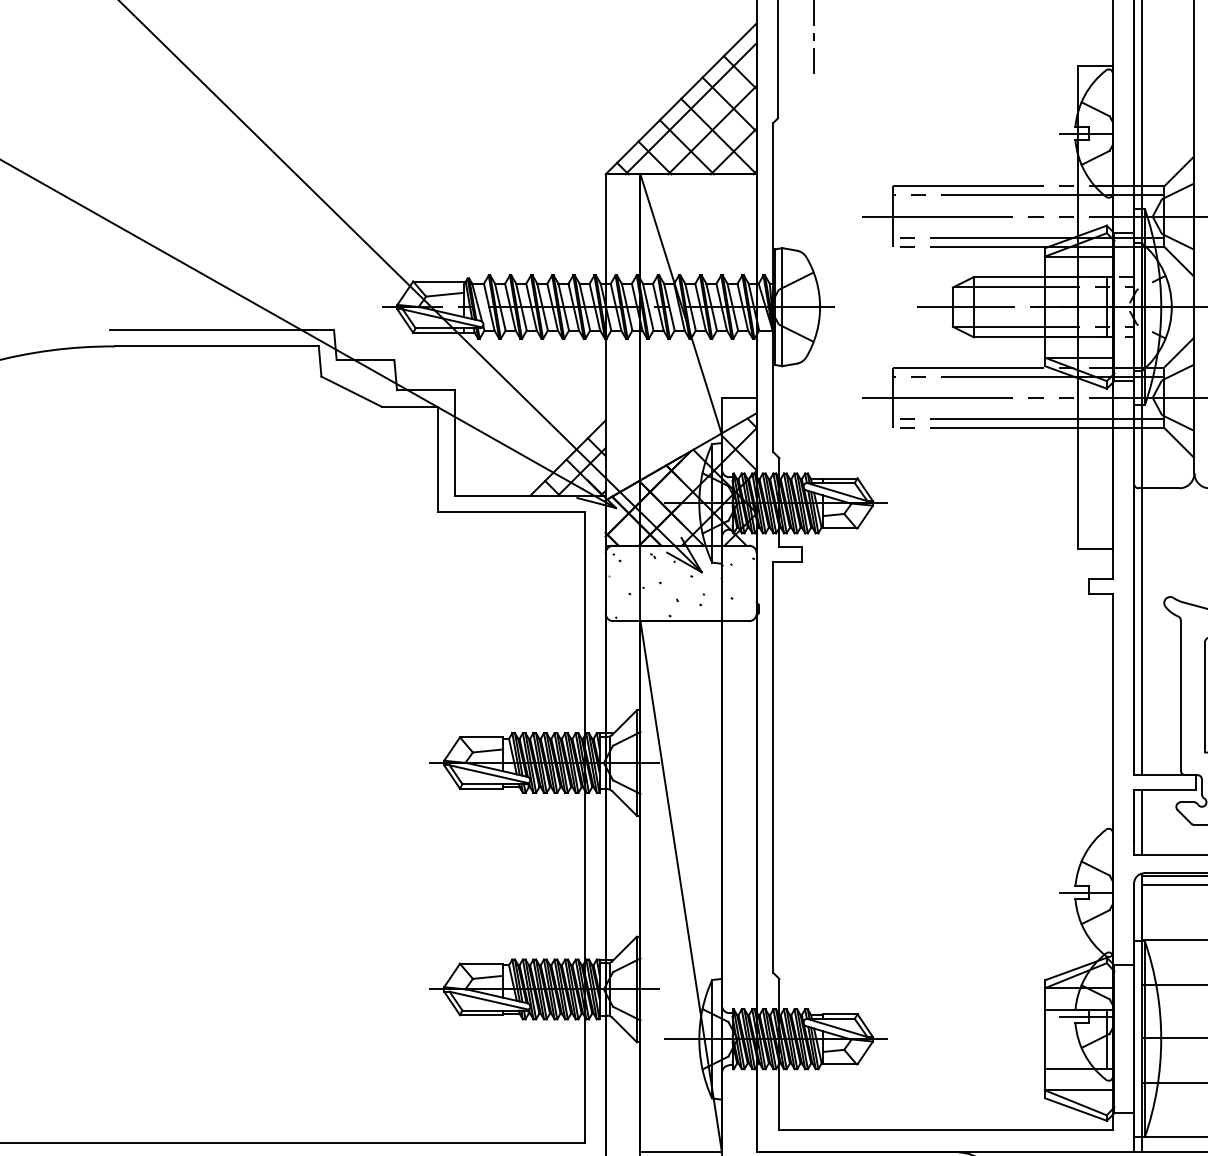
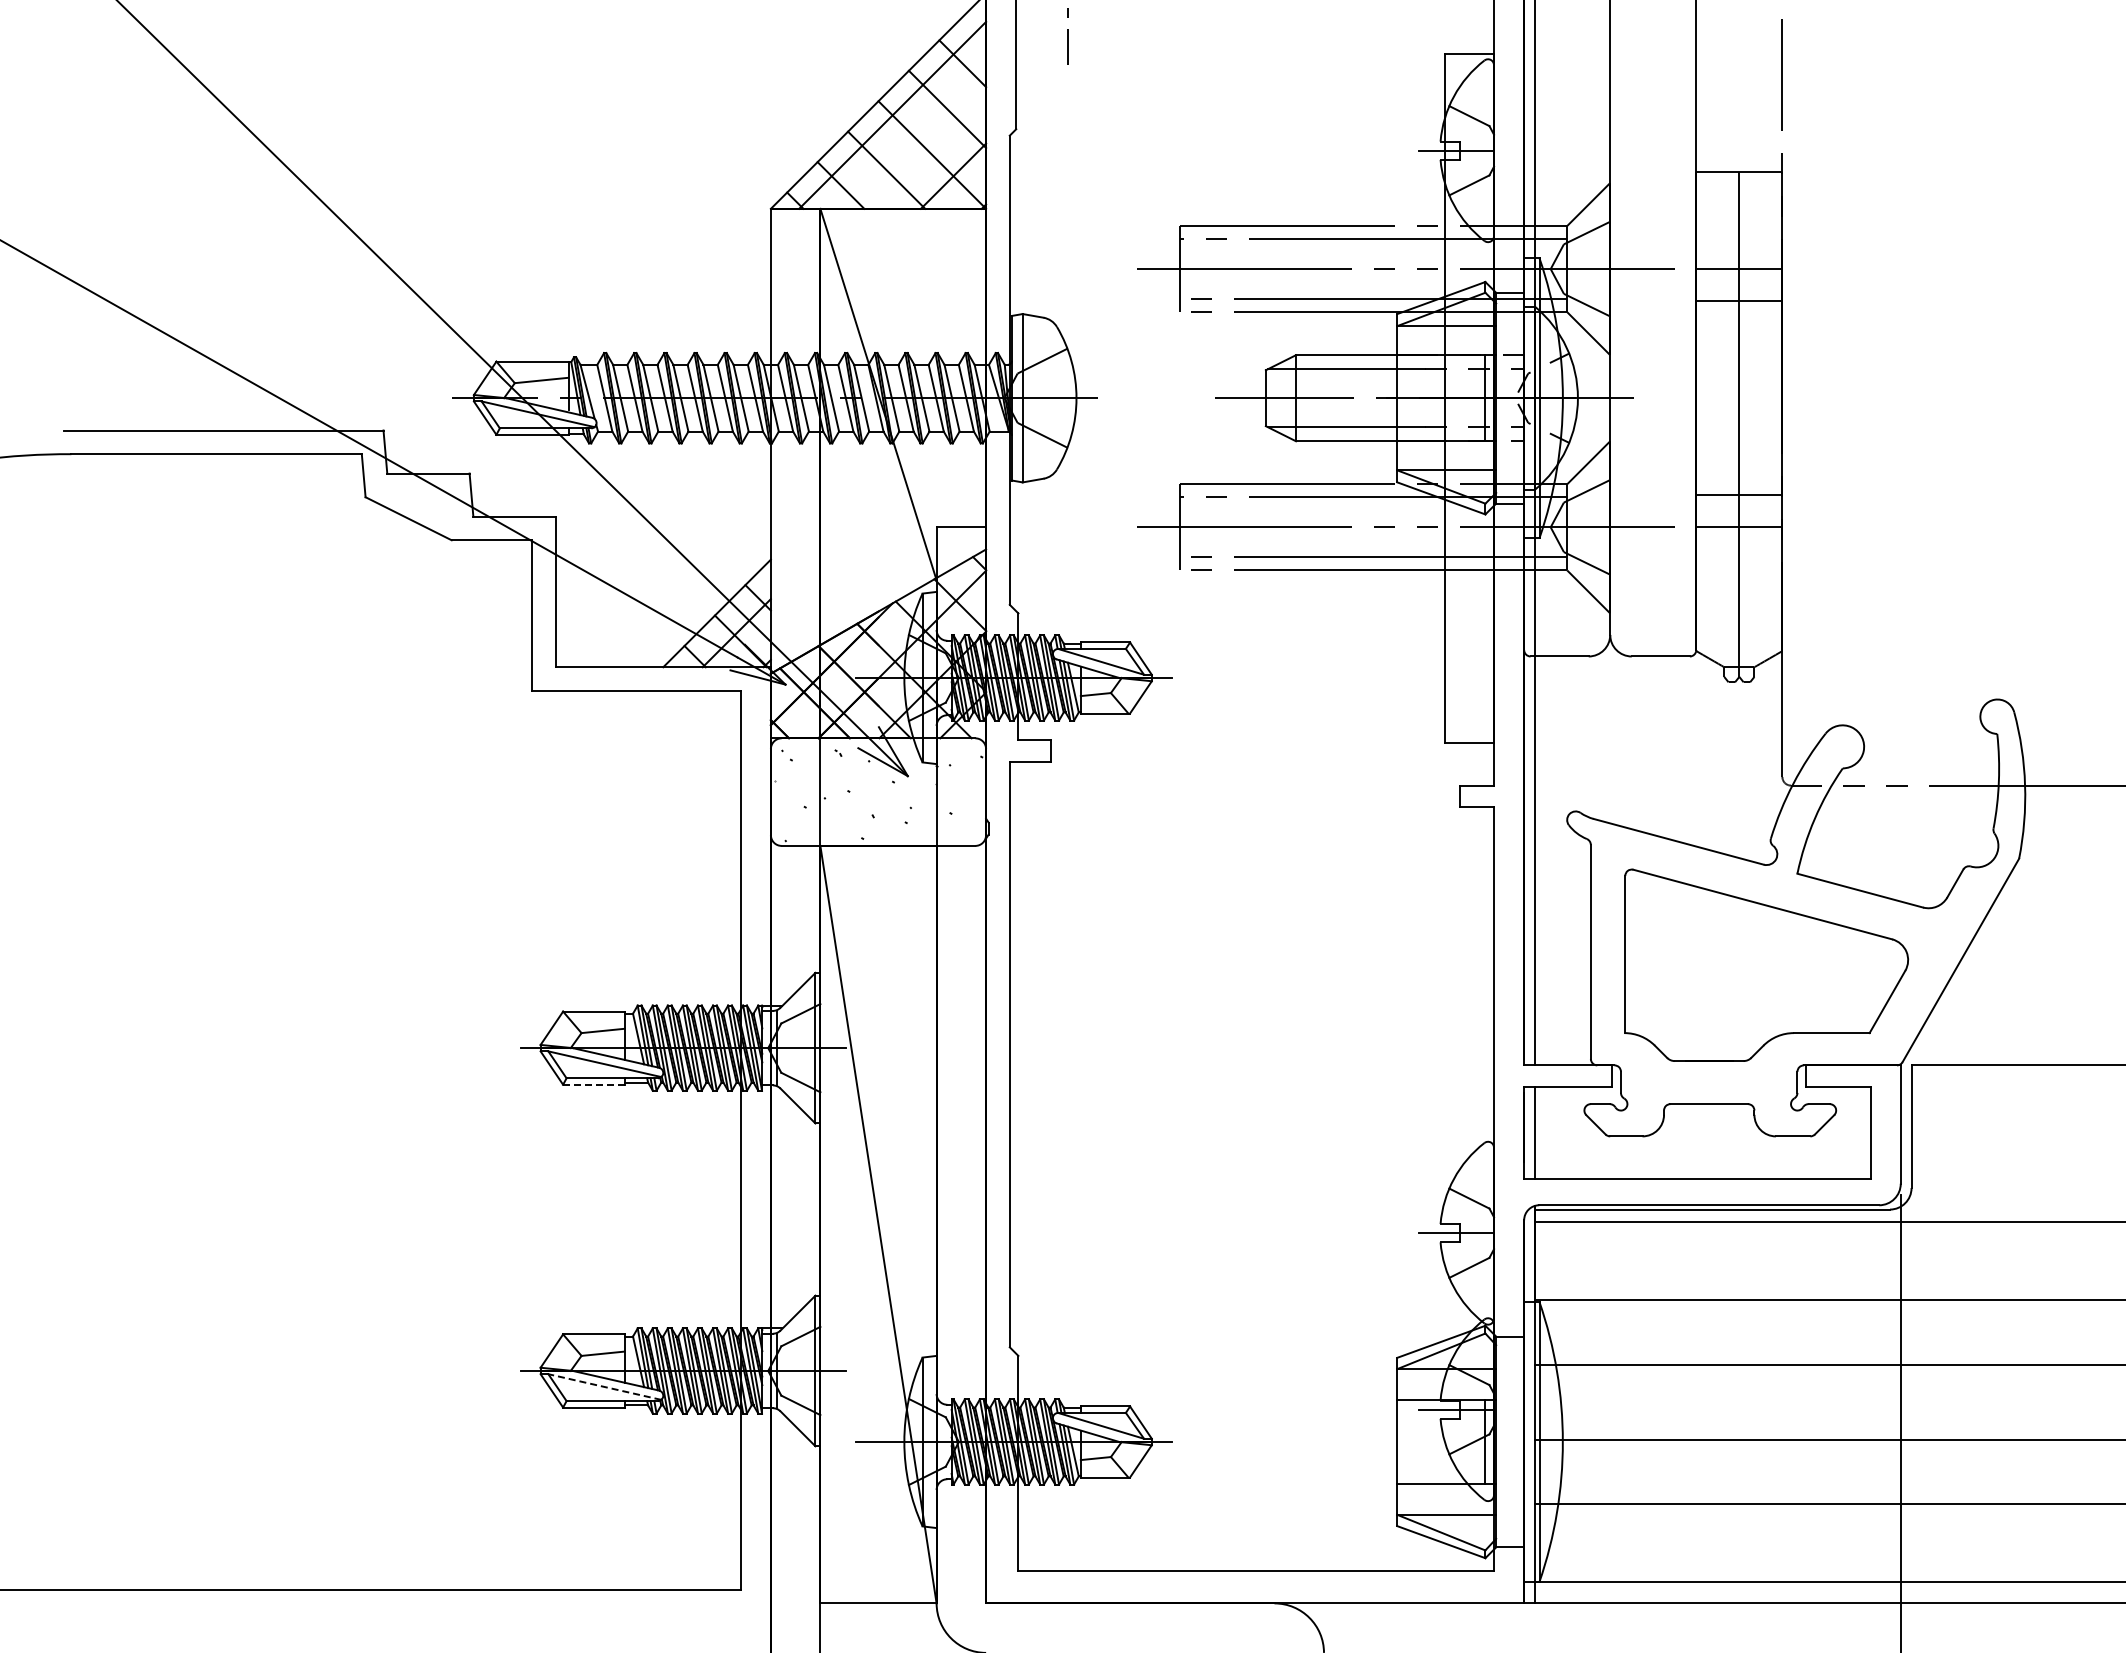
line: (712, 129) -> (923, 145), removed
line: (481, 788) -> (593, 1084), solid -> dashed
line: (489, 1001) -> (604, 1387), solid -> dashed

